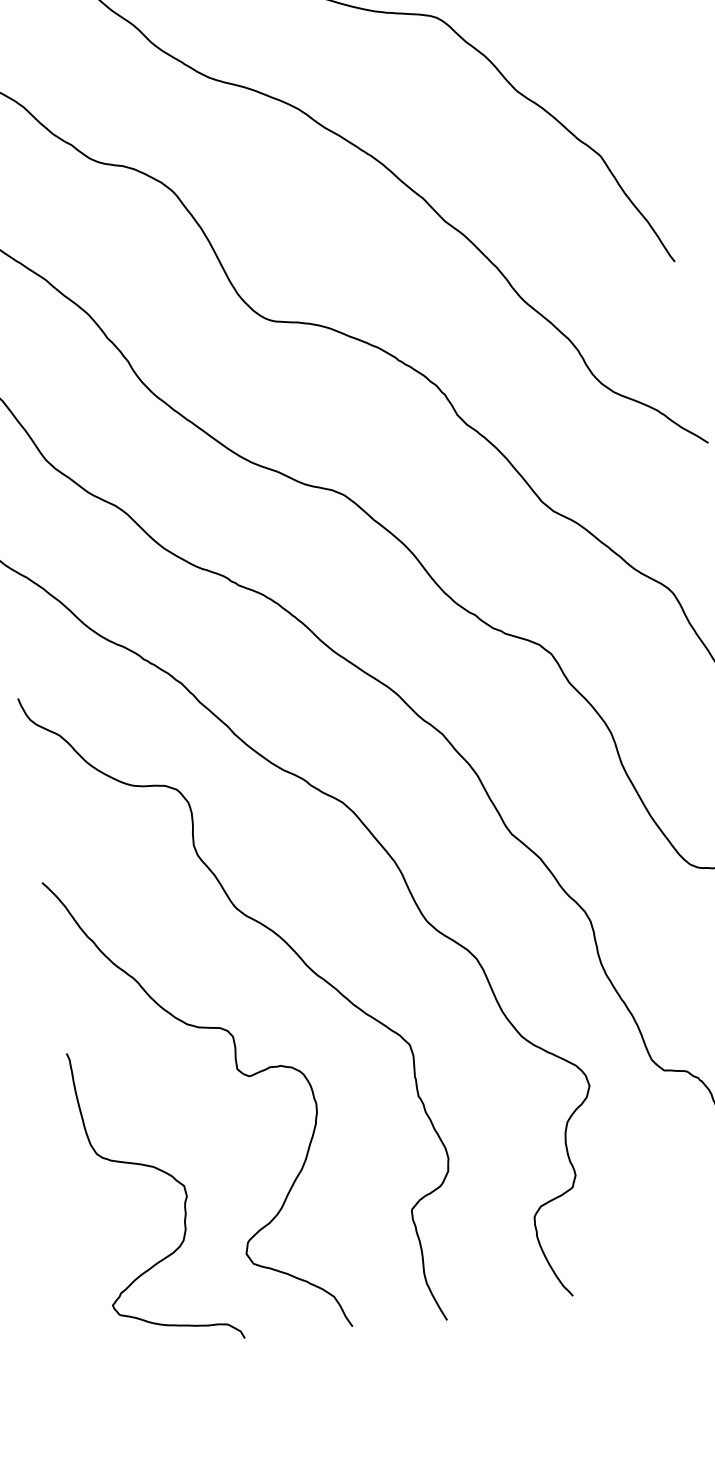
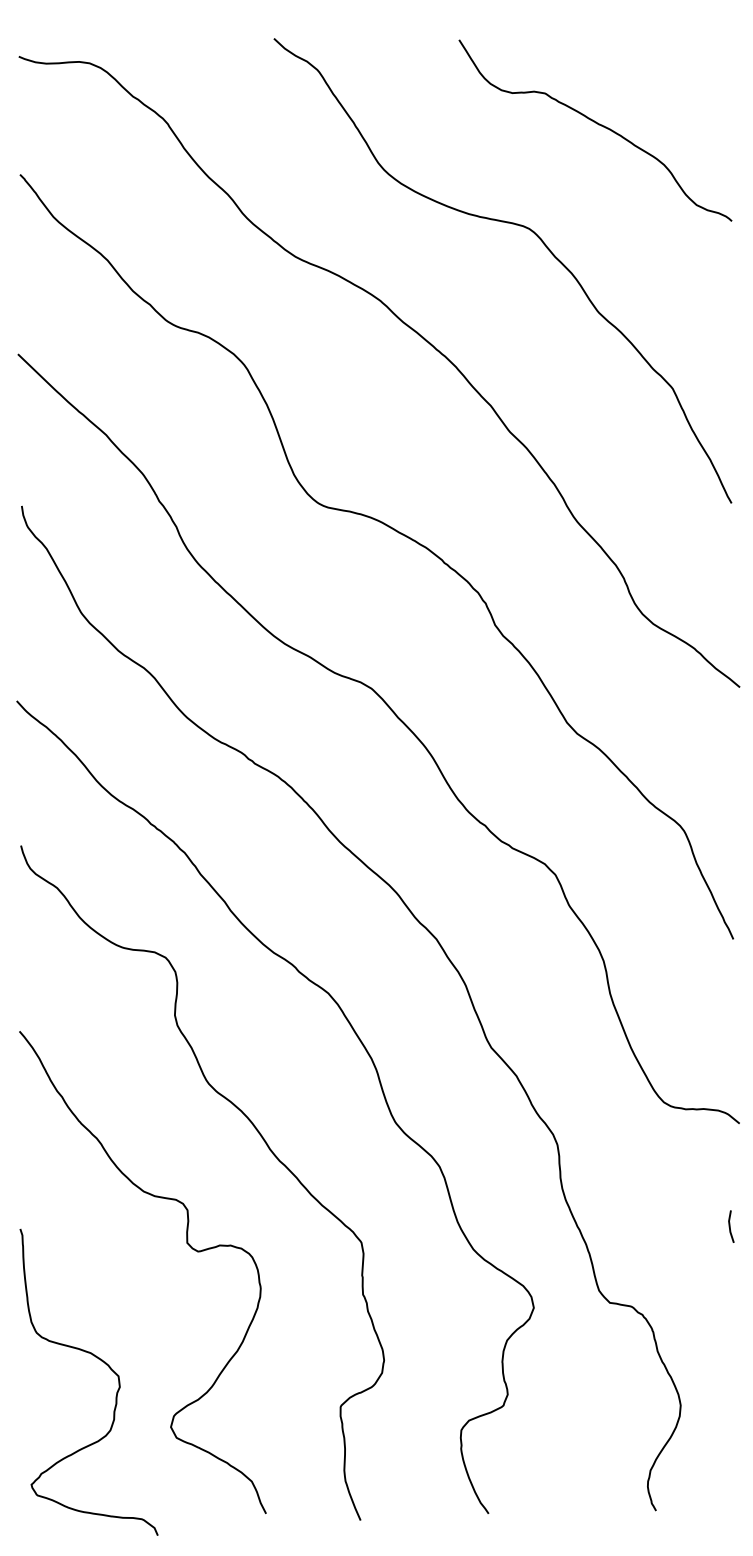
curve: (165, 1173) -> (101, 1361), moved

